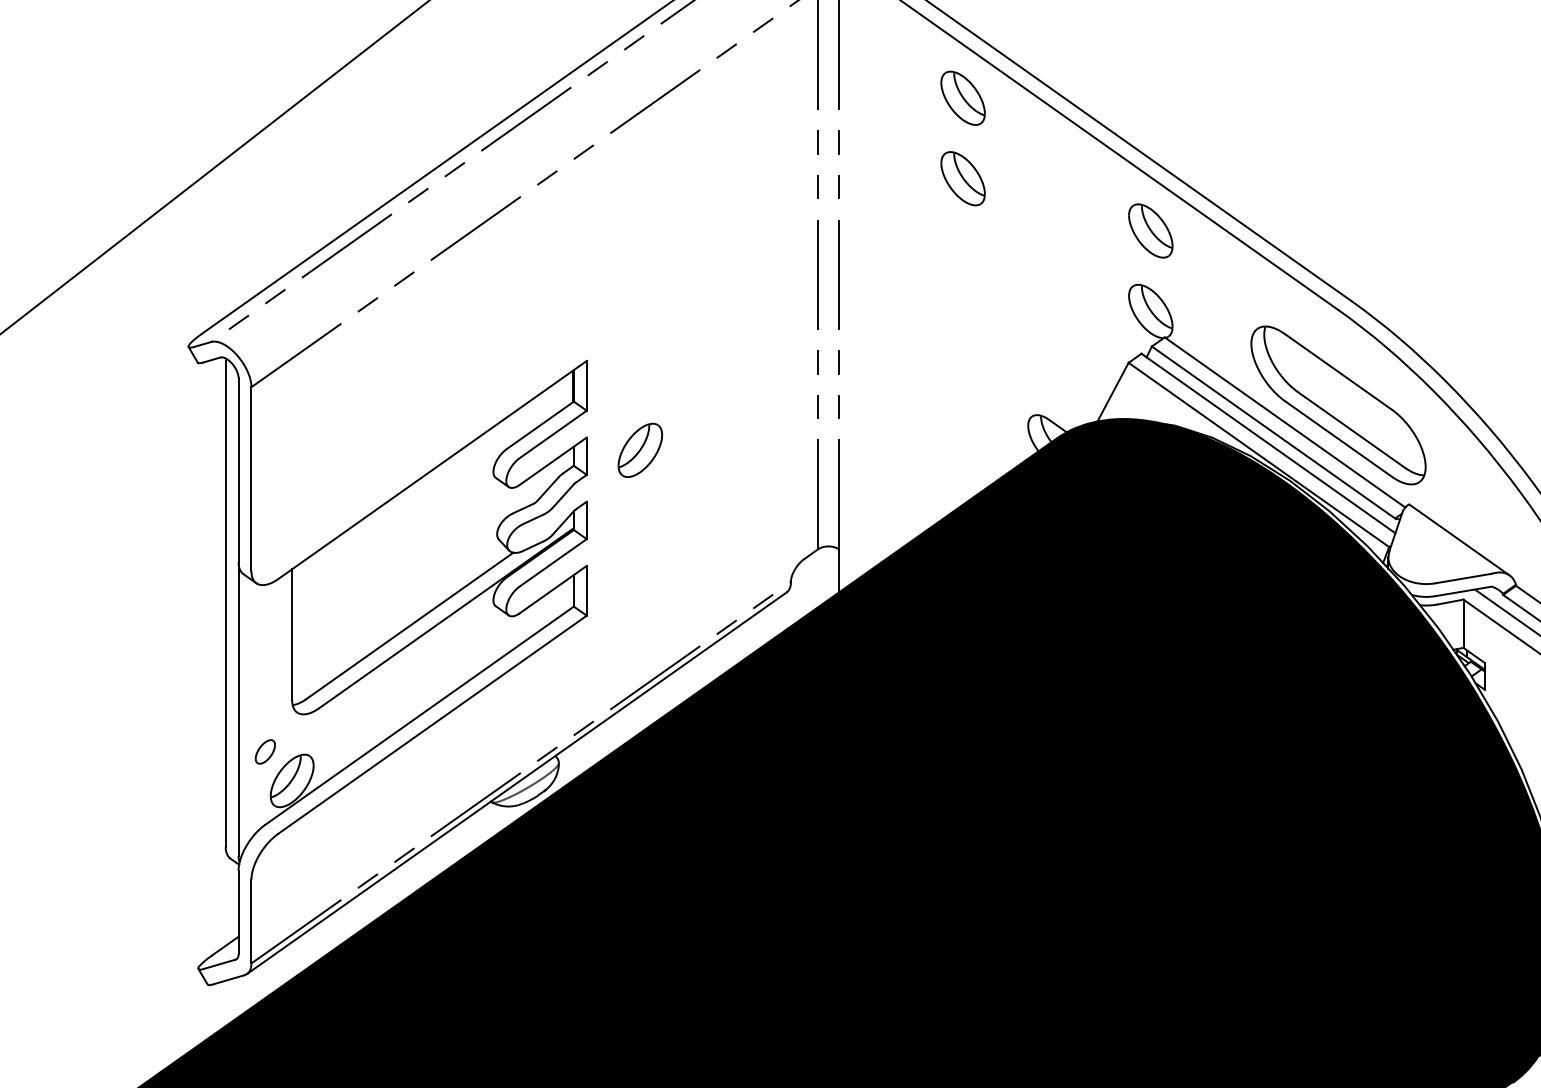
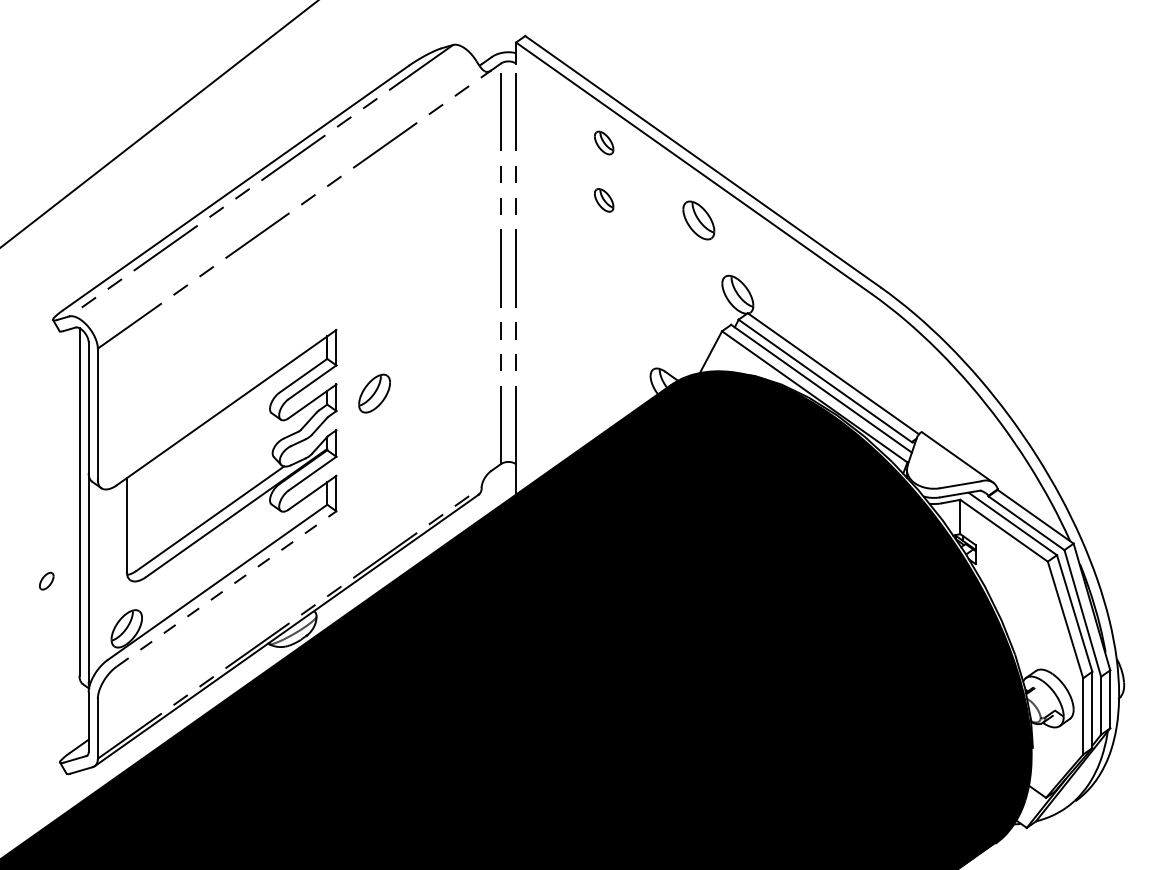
part: (962, 97) -> (603, 142), size x0.6
part: (962, 179) -> (603, 200), size x0.6
part: (1150, 231) -> (698, 220), moved
part: (1338, 405) -> (871, 361), removed
line: (433, 724) -> (227, 588), solid -> dashed
part: (265, 750) -> (46, 580), moved

